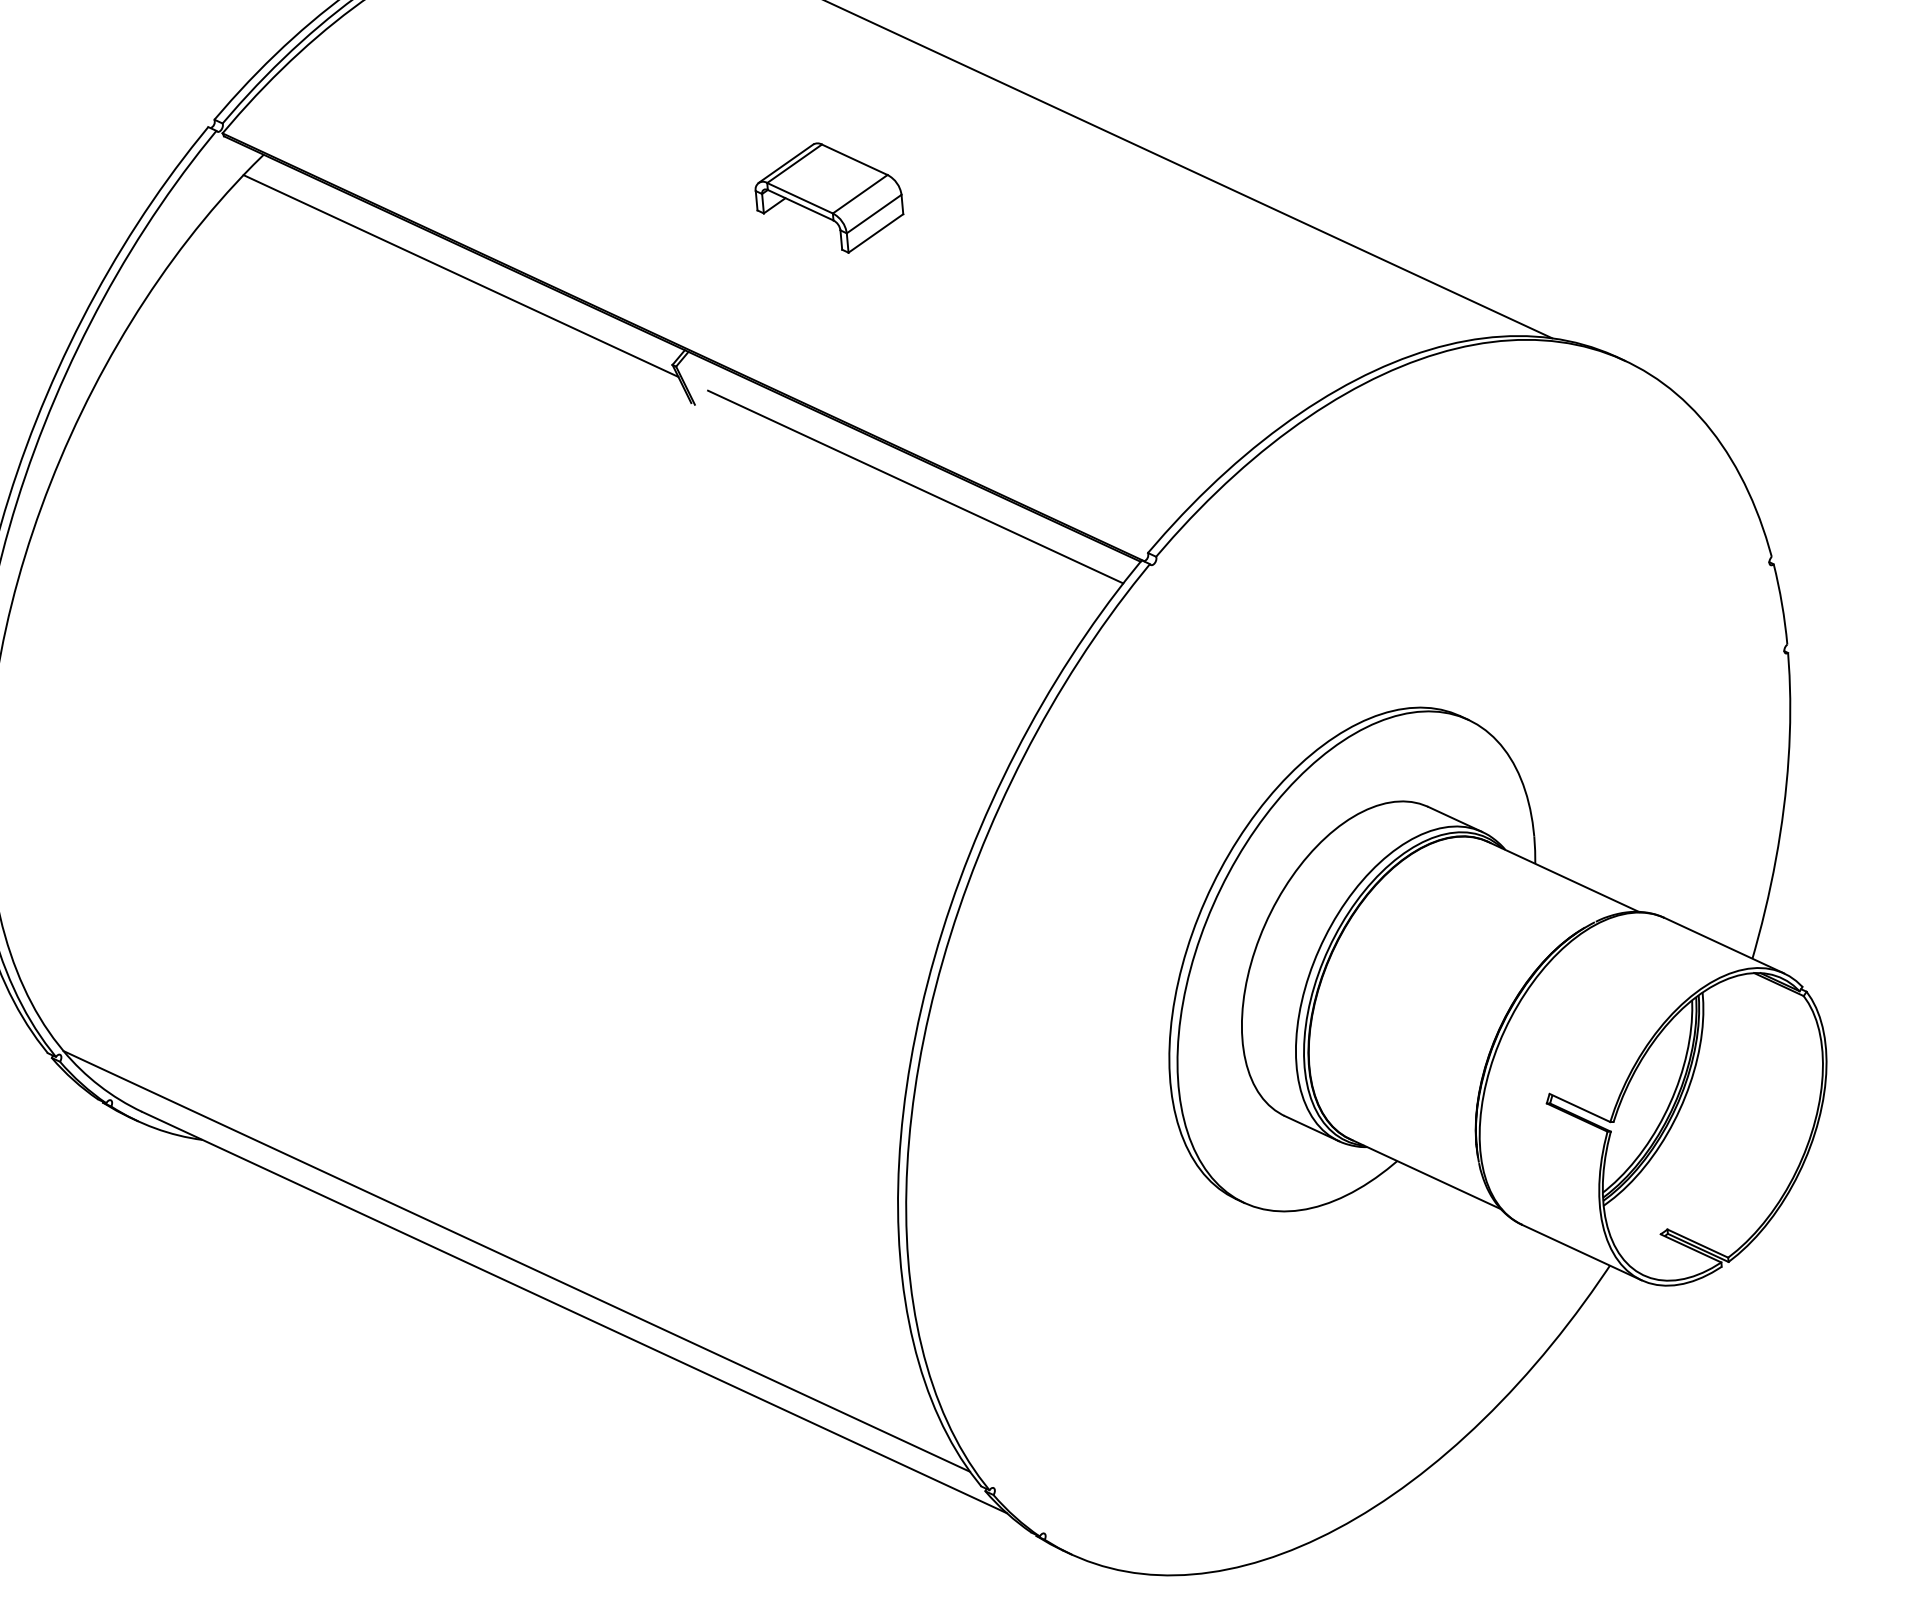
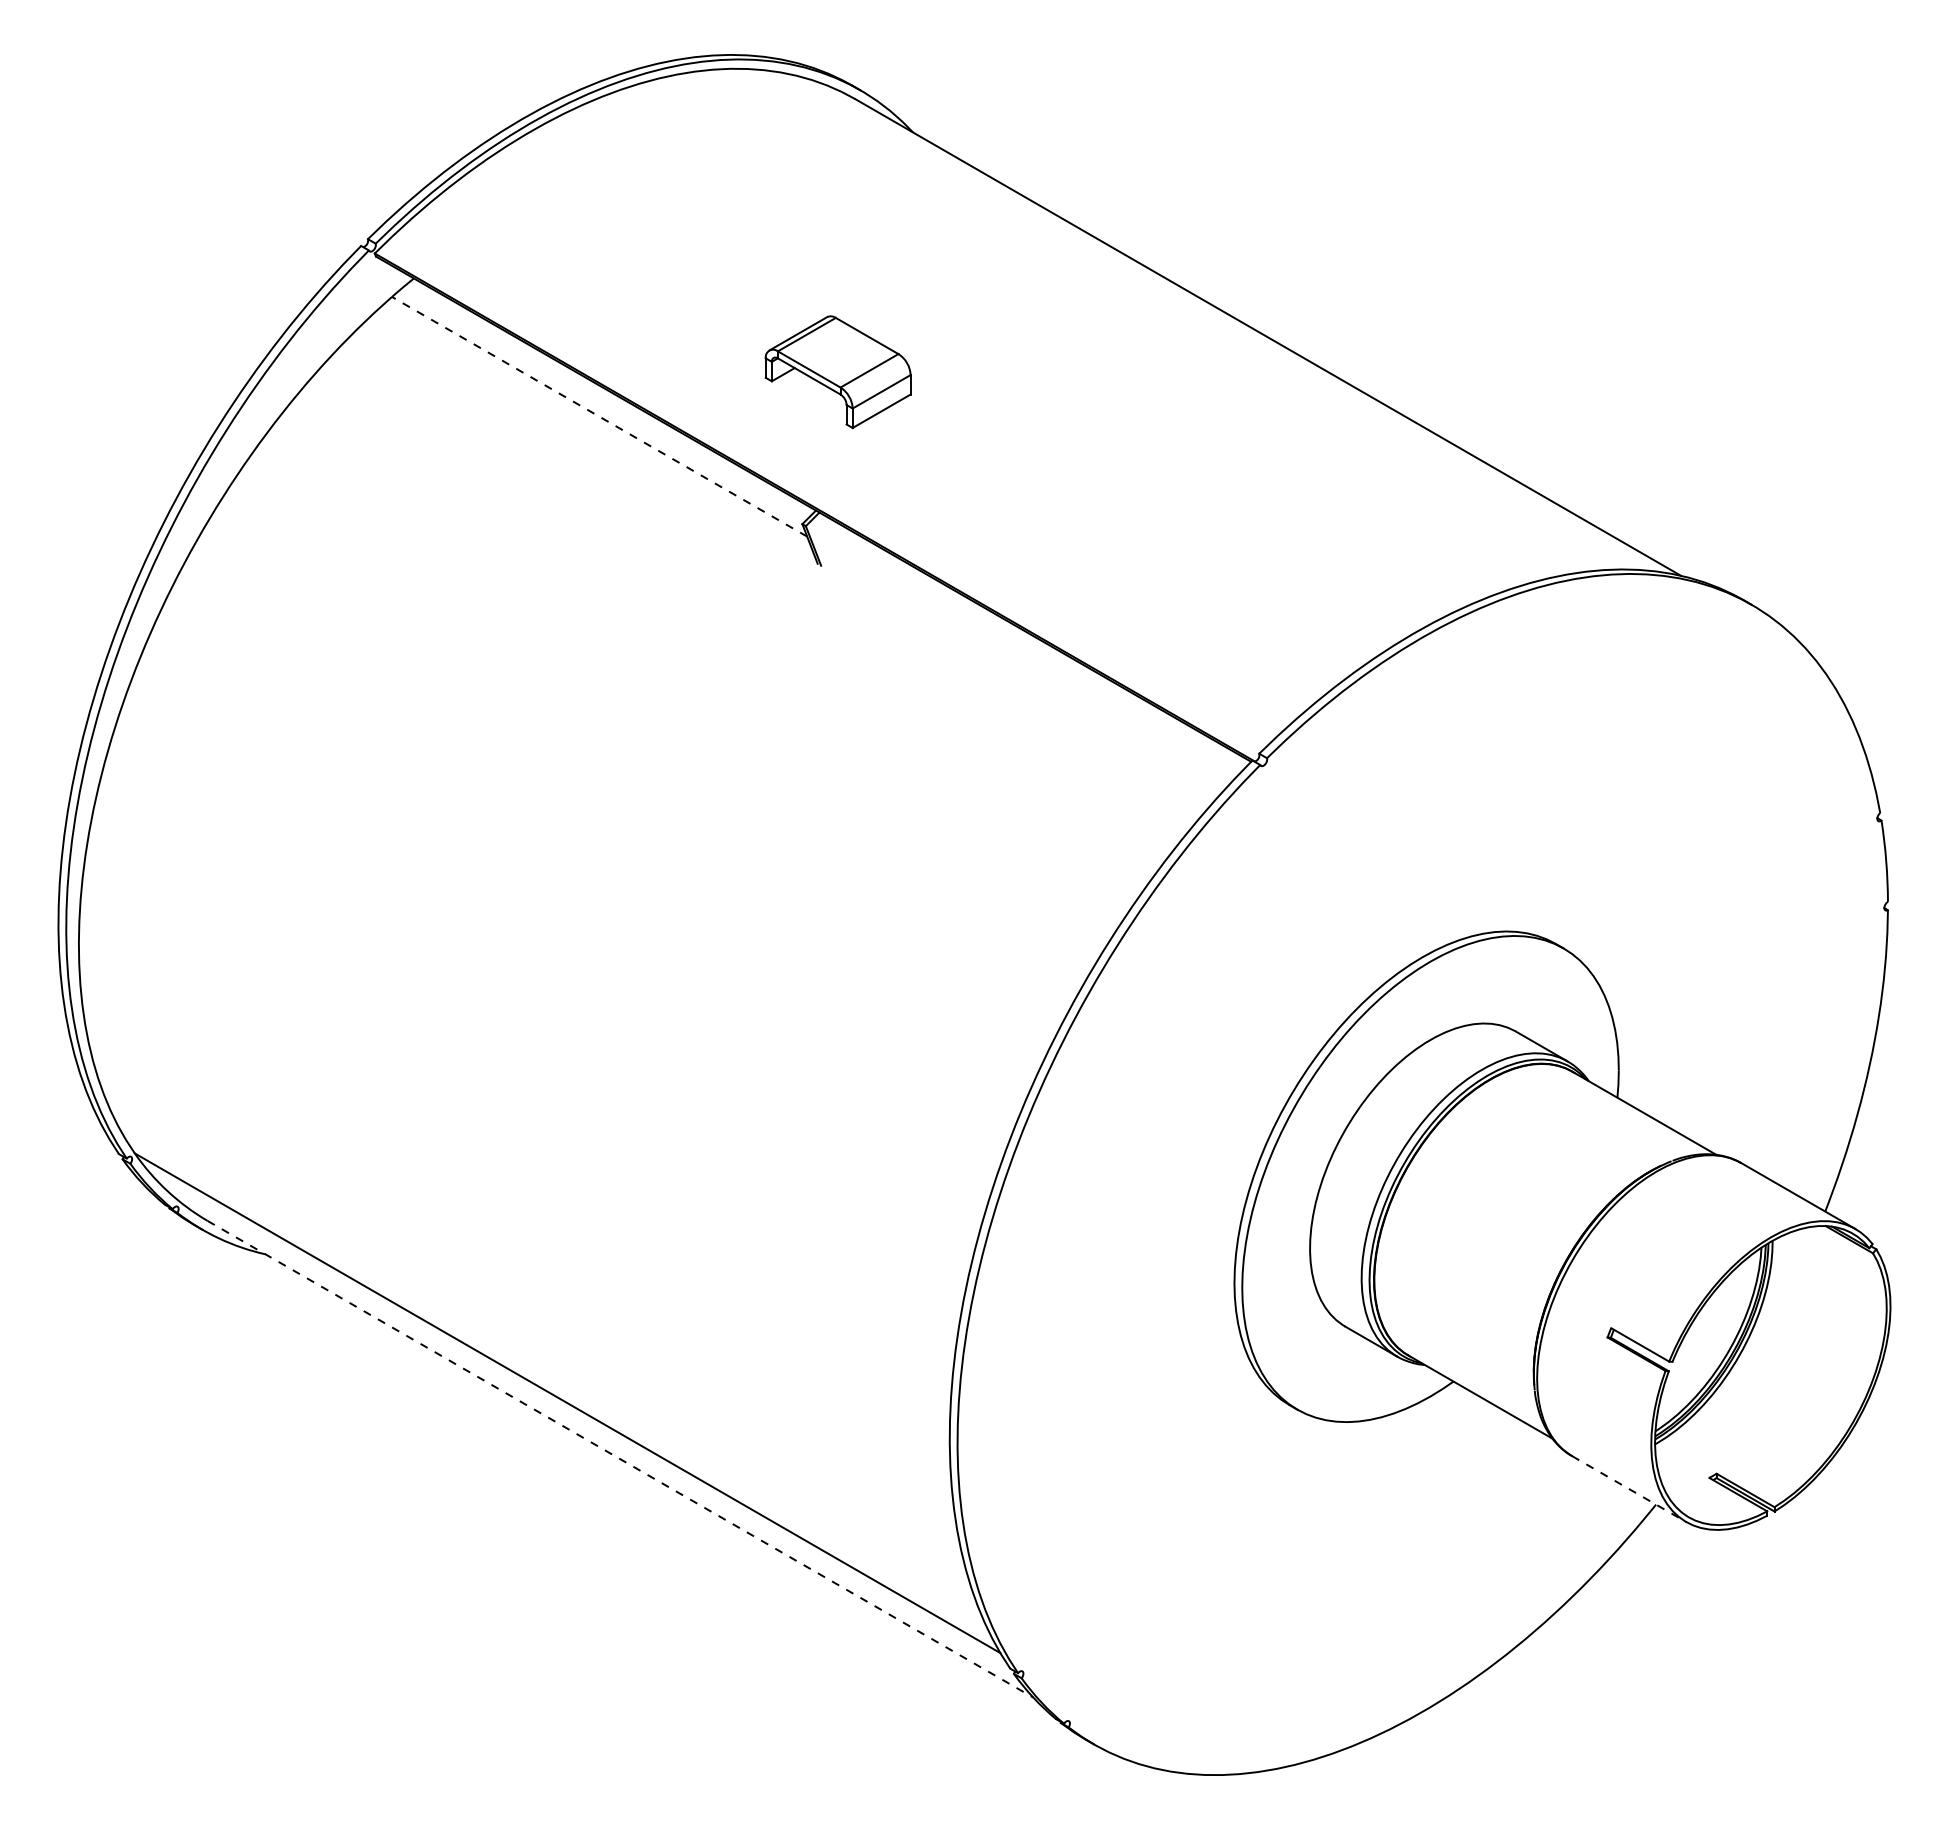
part: (828, 198) -> (837, 372), moved
line: (460, 275) -> (599, 416), solid -> dashed
line: (915, 486) -> (1033, 666), removed
line: (1582, 1252) -> (1629, 1489), solid -> dashed
line: (574, 1312) -> (620, 1459), solid -> dashed

